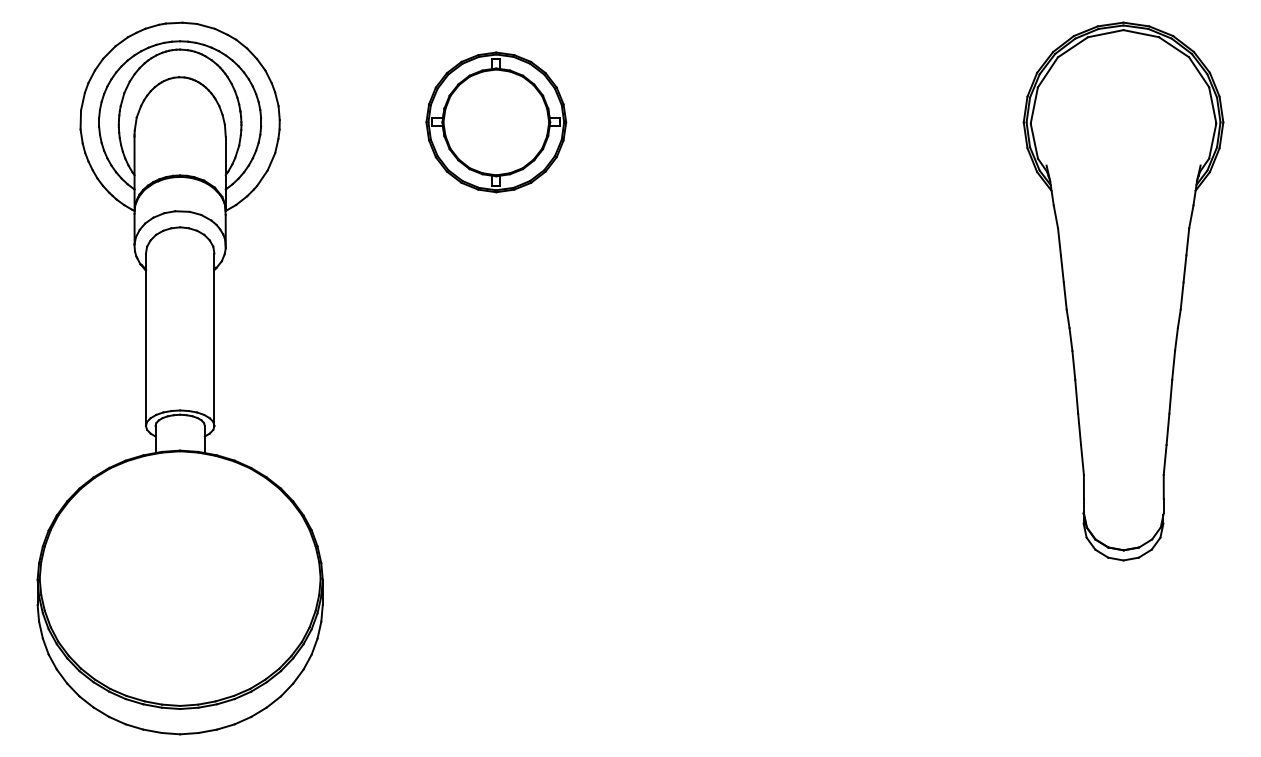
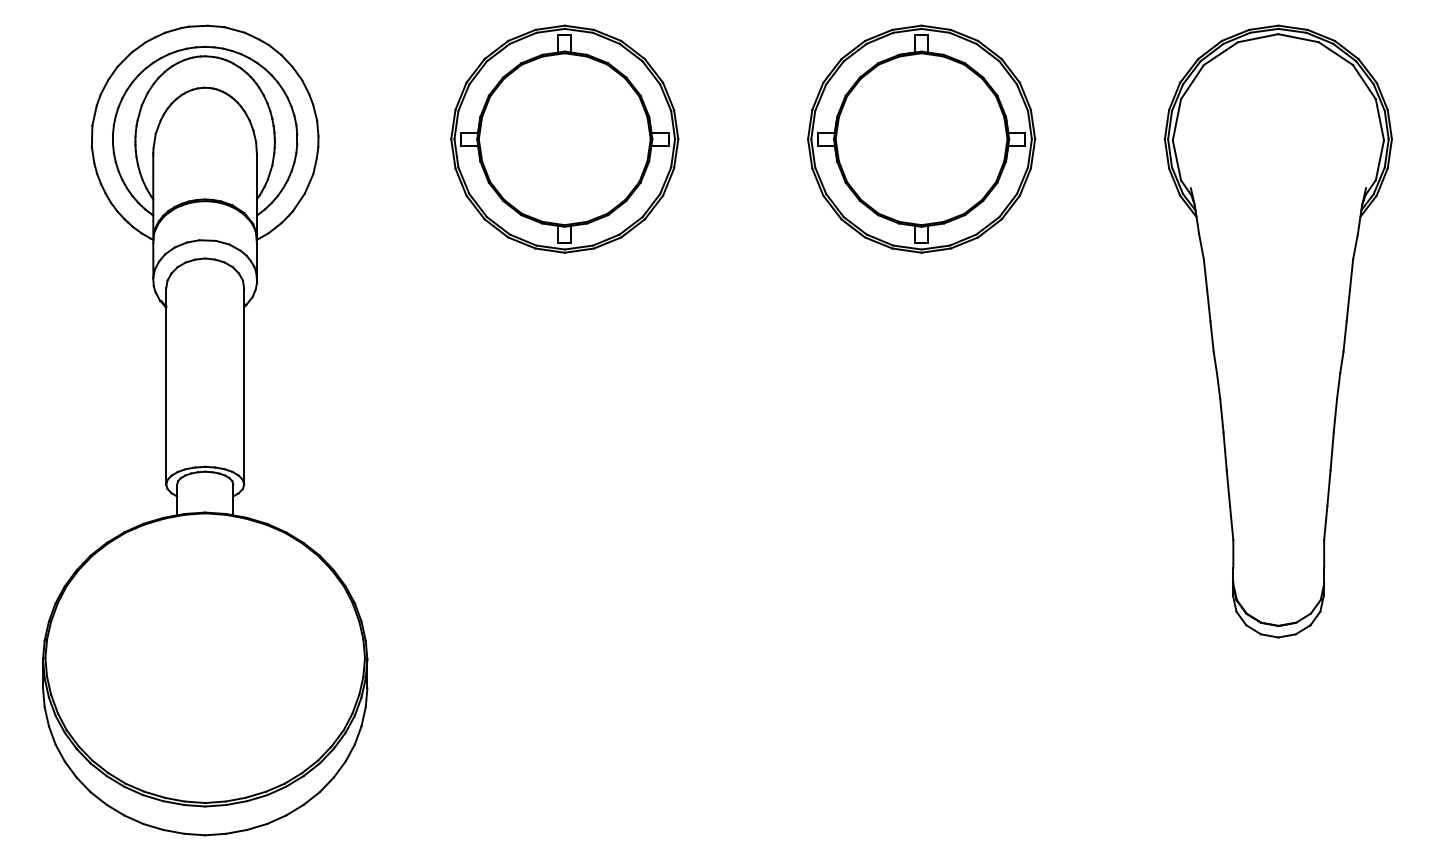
part: (496, 121) -> (564, 138), size x1.43
part: (809, 121) -> (921, 138), added

